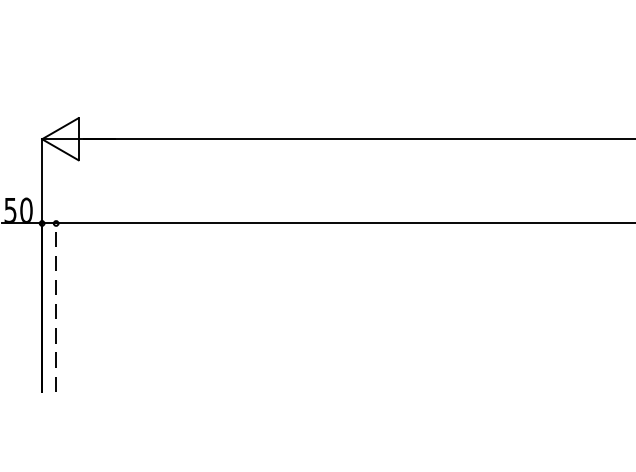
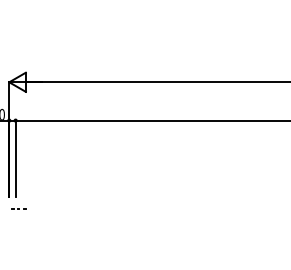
line: (55, 306) -> (15, 158), dashed -> solid
line: (62, 416) -> (18, 208), added

